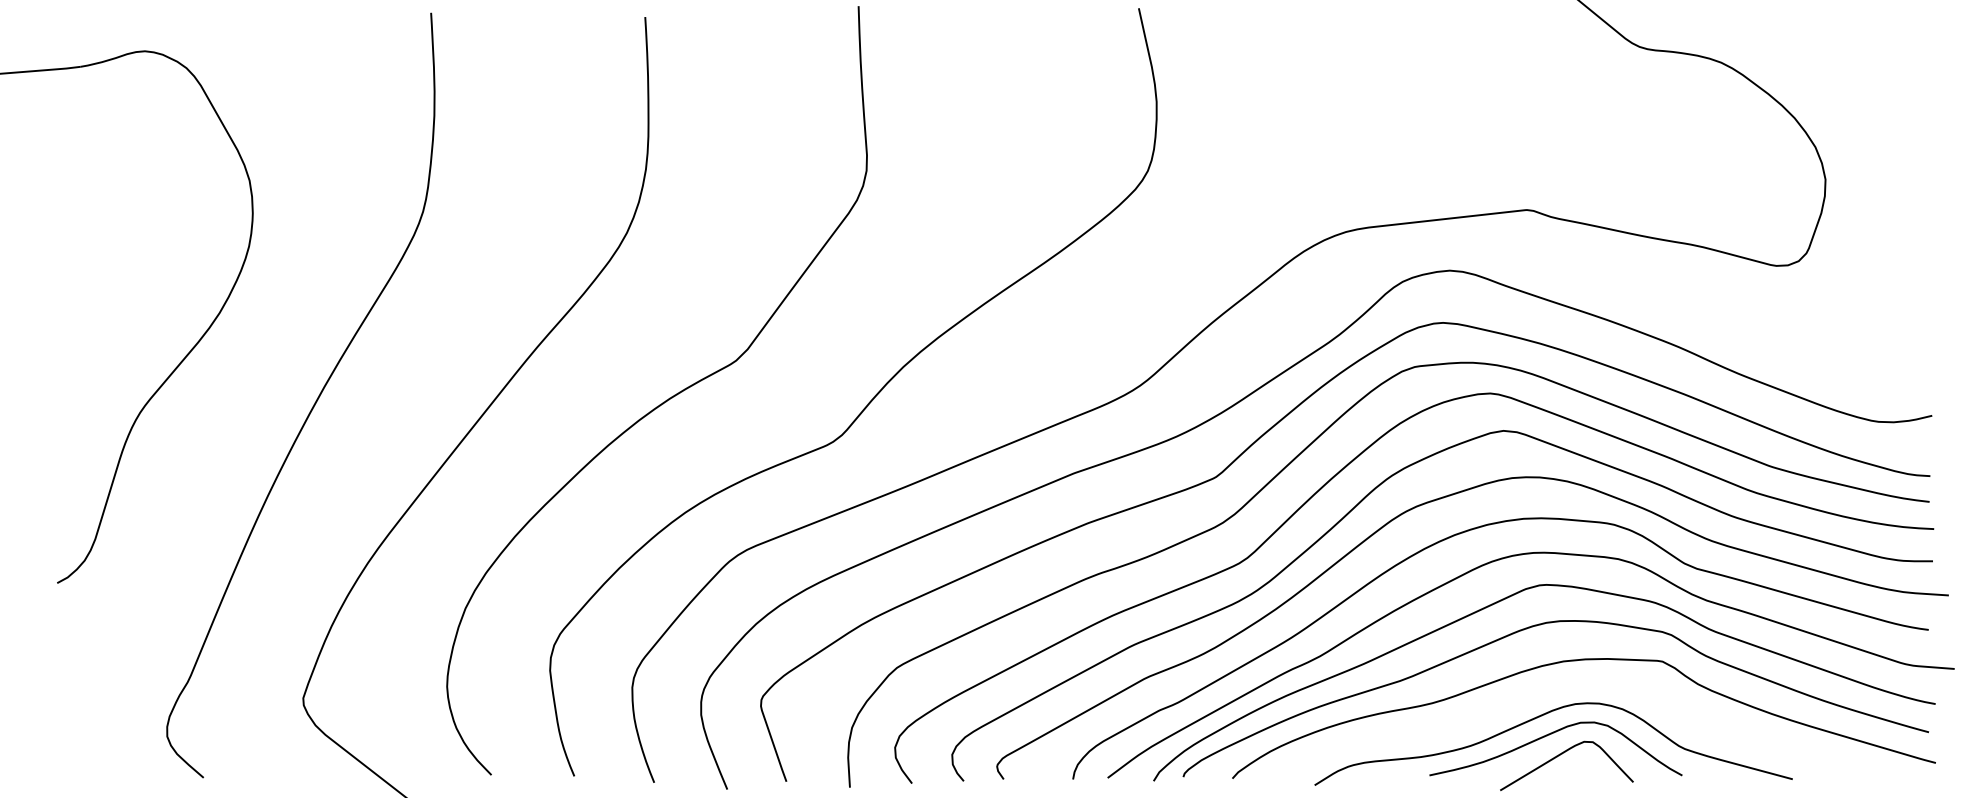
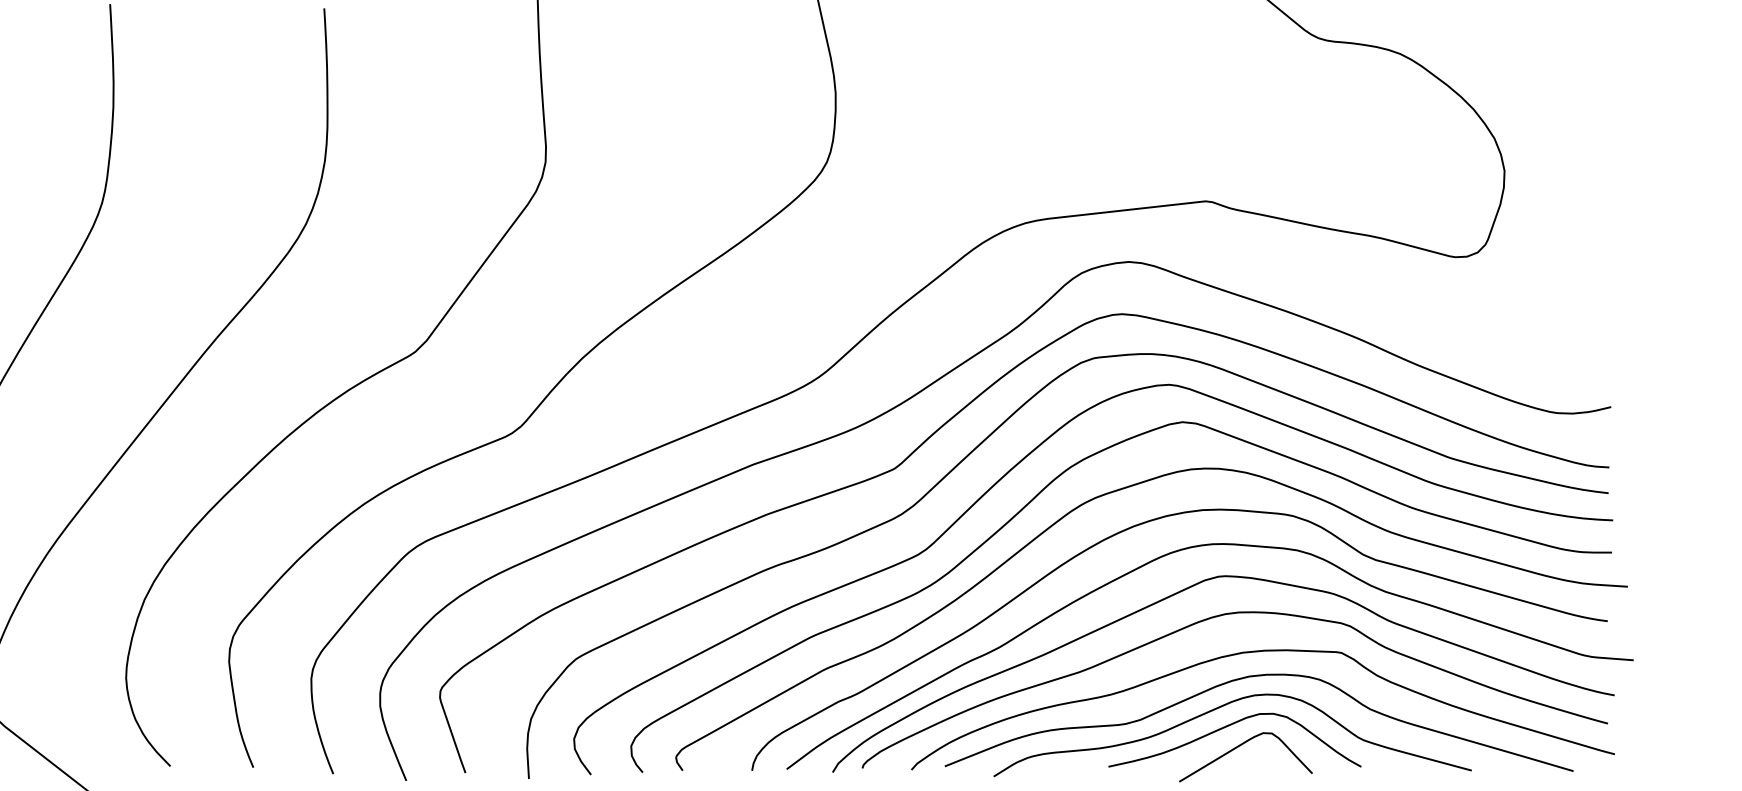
curve: (1566, 687) -> (1245, 678), added

